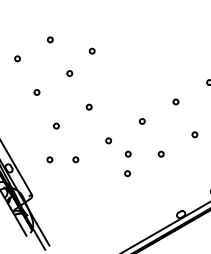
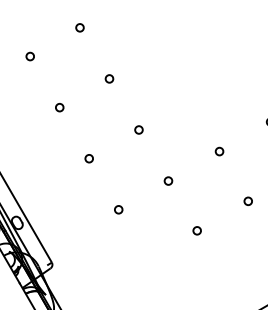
circle: (91, 50) -> (142, 43), removed
circle: (127, 153) -> (197, 200), removed
circle: (49, 159) -> (78, 209), removed

